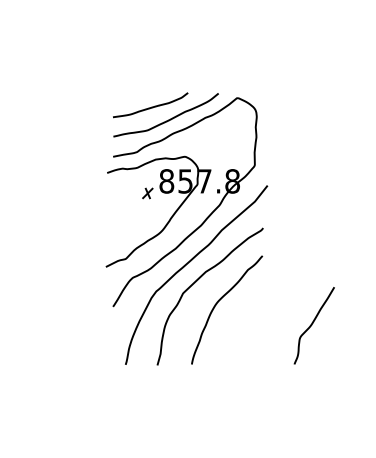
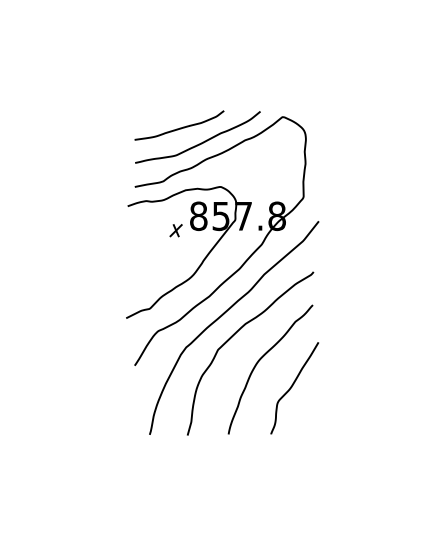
curve: (312, 325) -> (292, 387), moved

